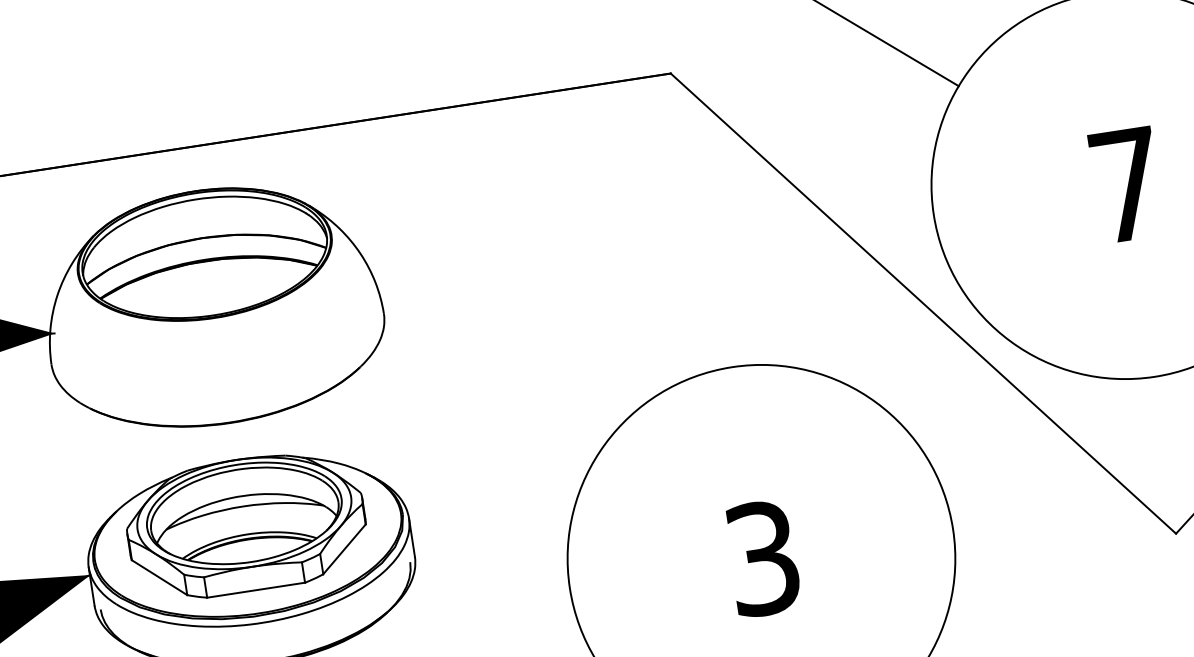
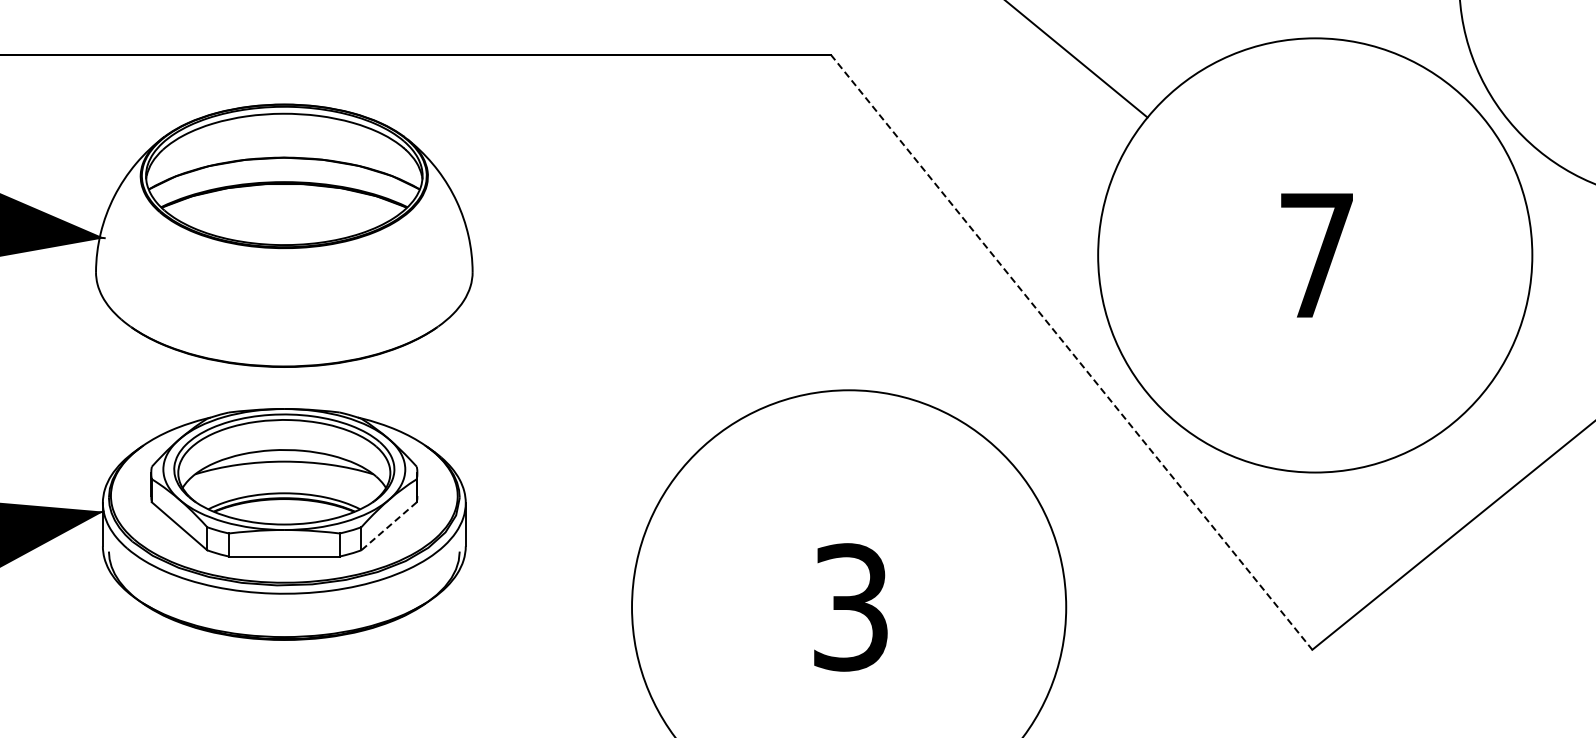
line: (923, 303) -> (1071, 352), solid -> dashed
line: (344, 549) -> (389, 526), solid -> dashed

